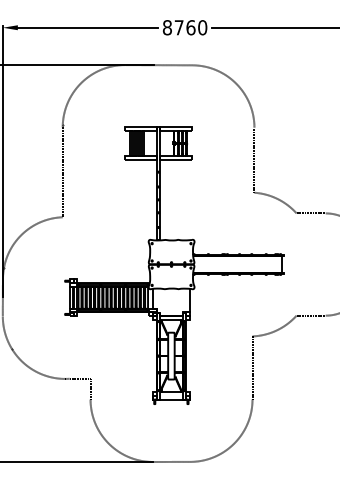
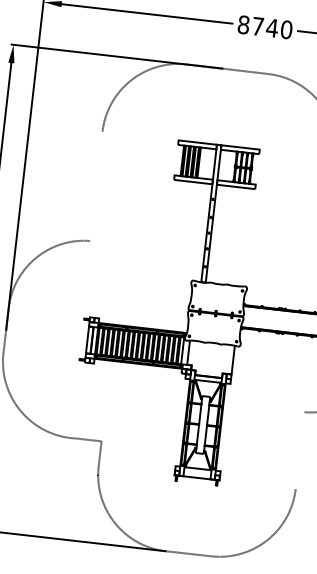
text: (190, 27) -> (271, 27), 8760 -> 8740
line: (62, 172) -> (96, 186), removed
line: (252, 367) -> (300, 450), removed

